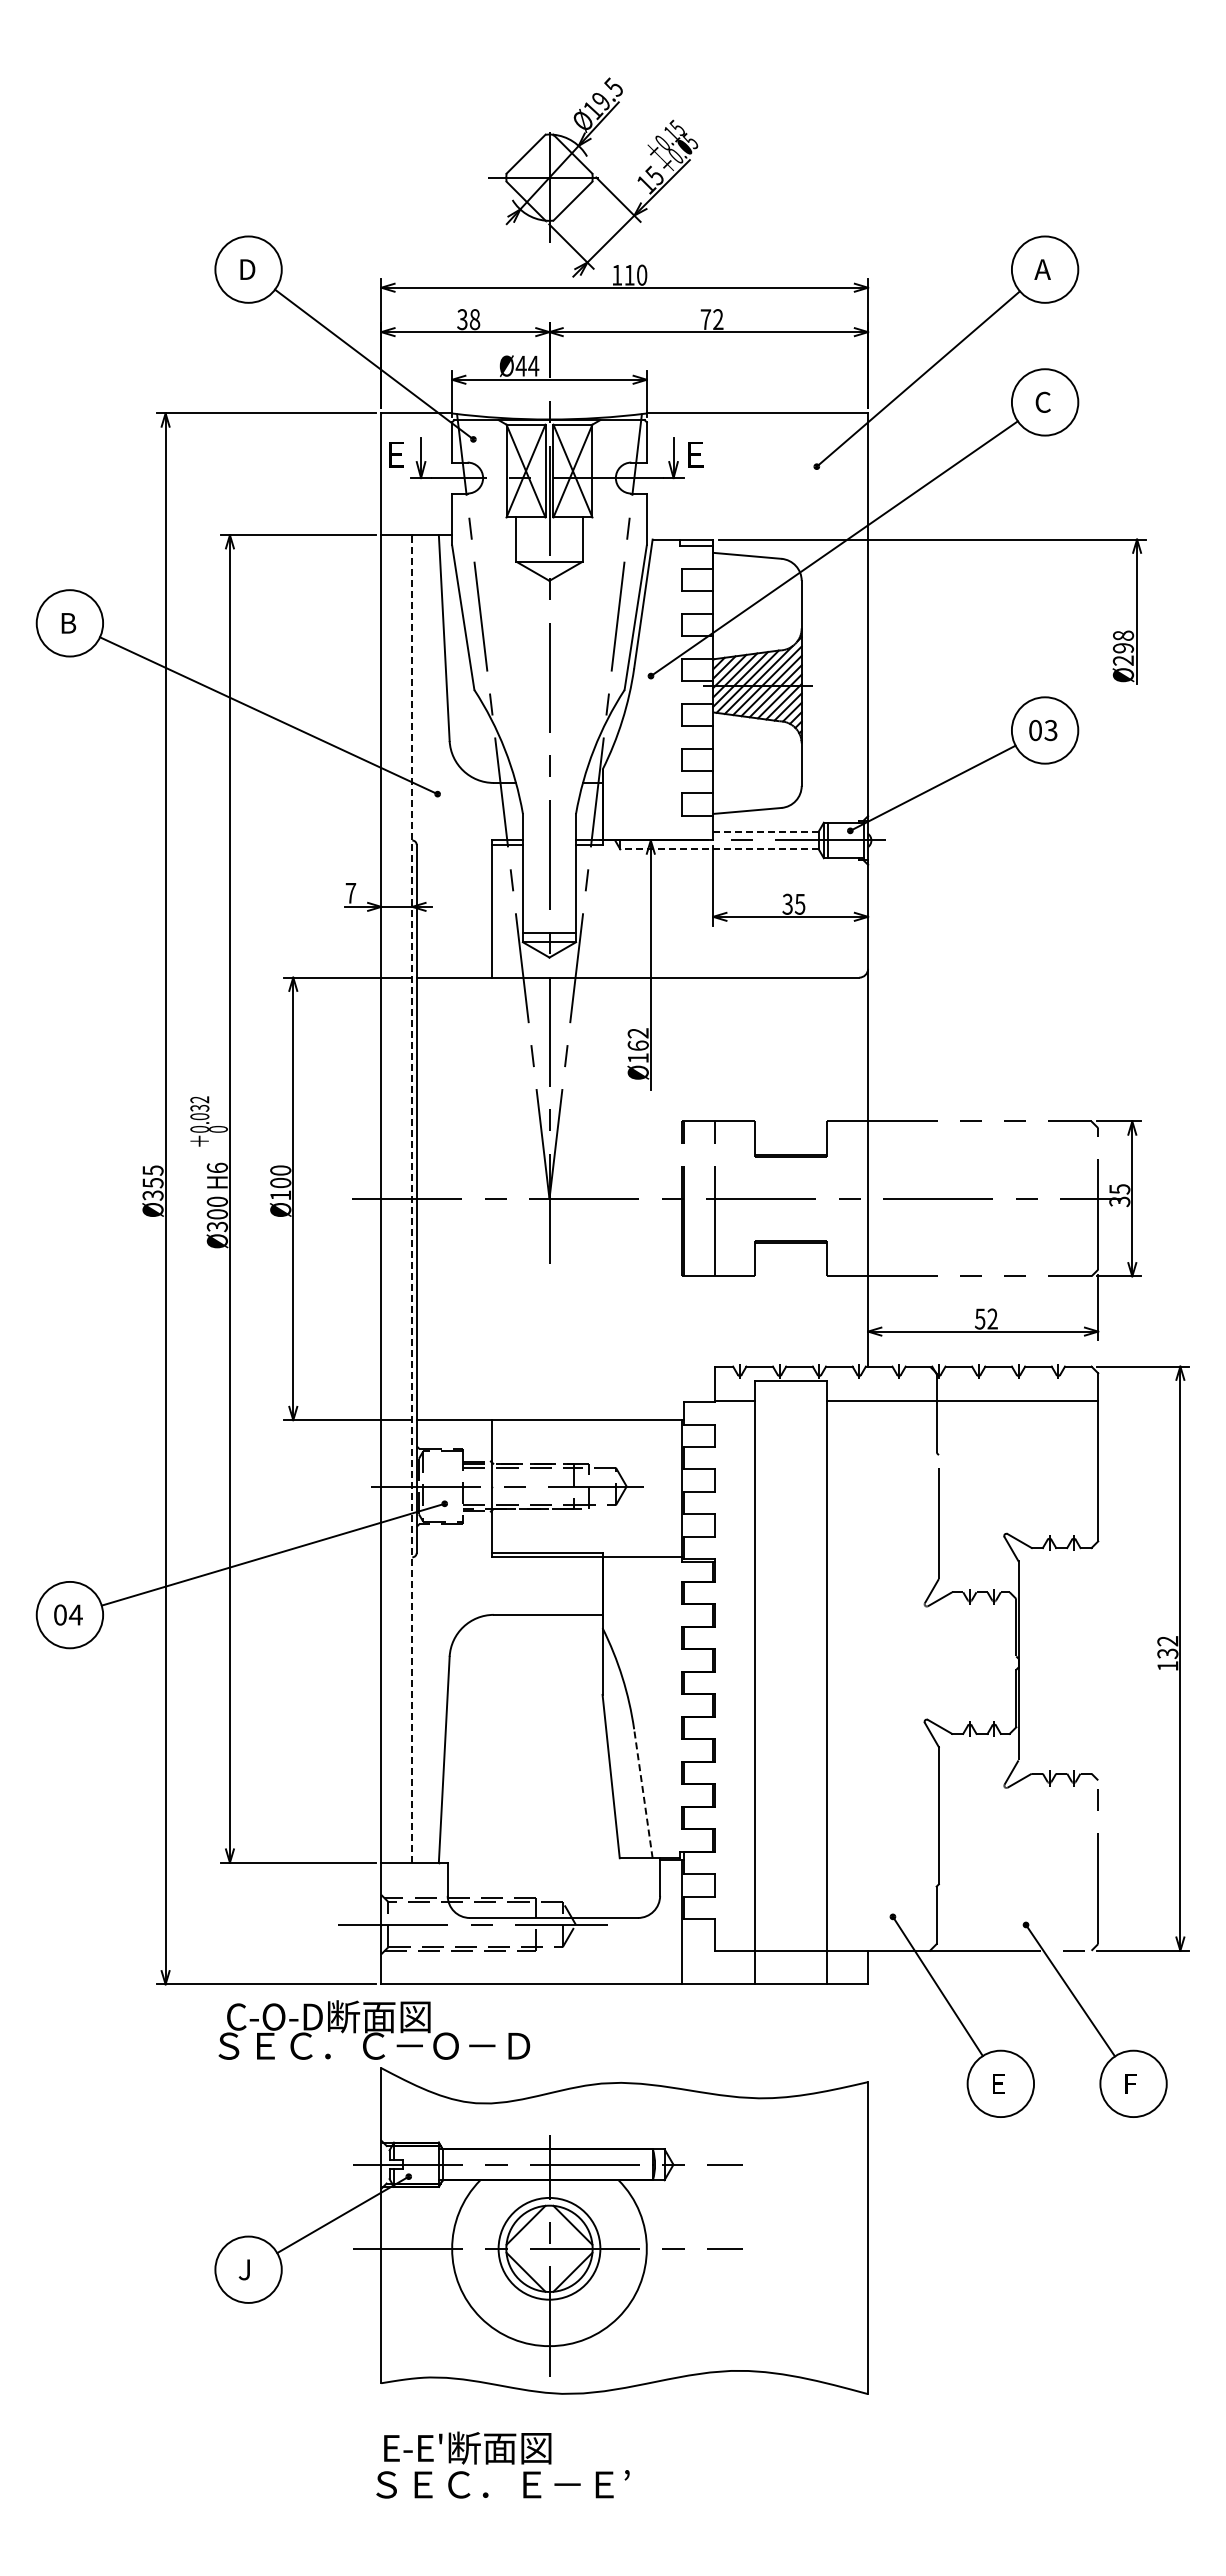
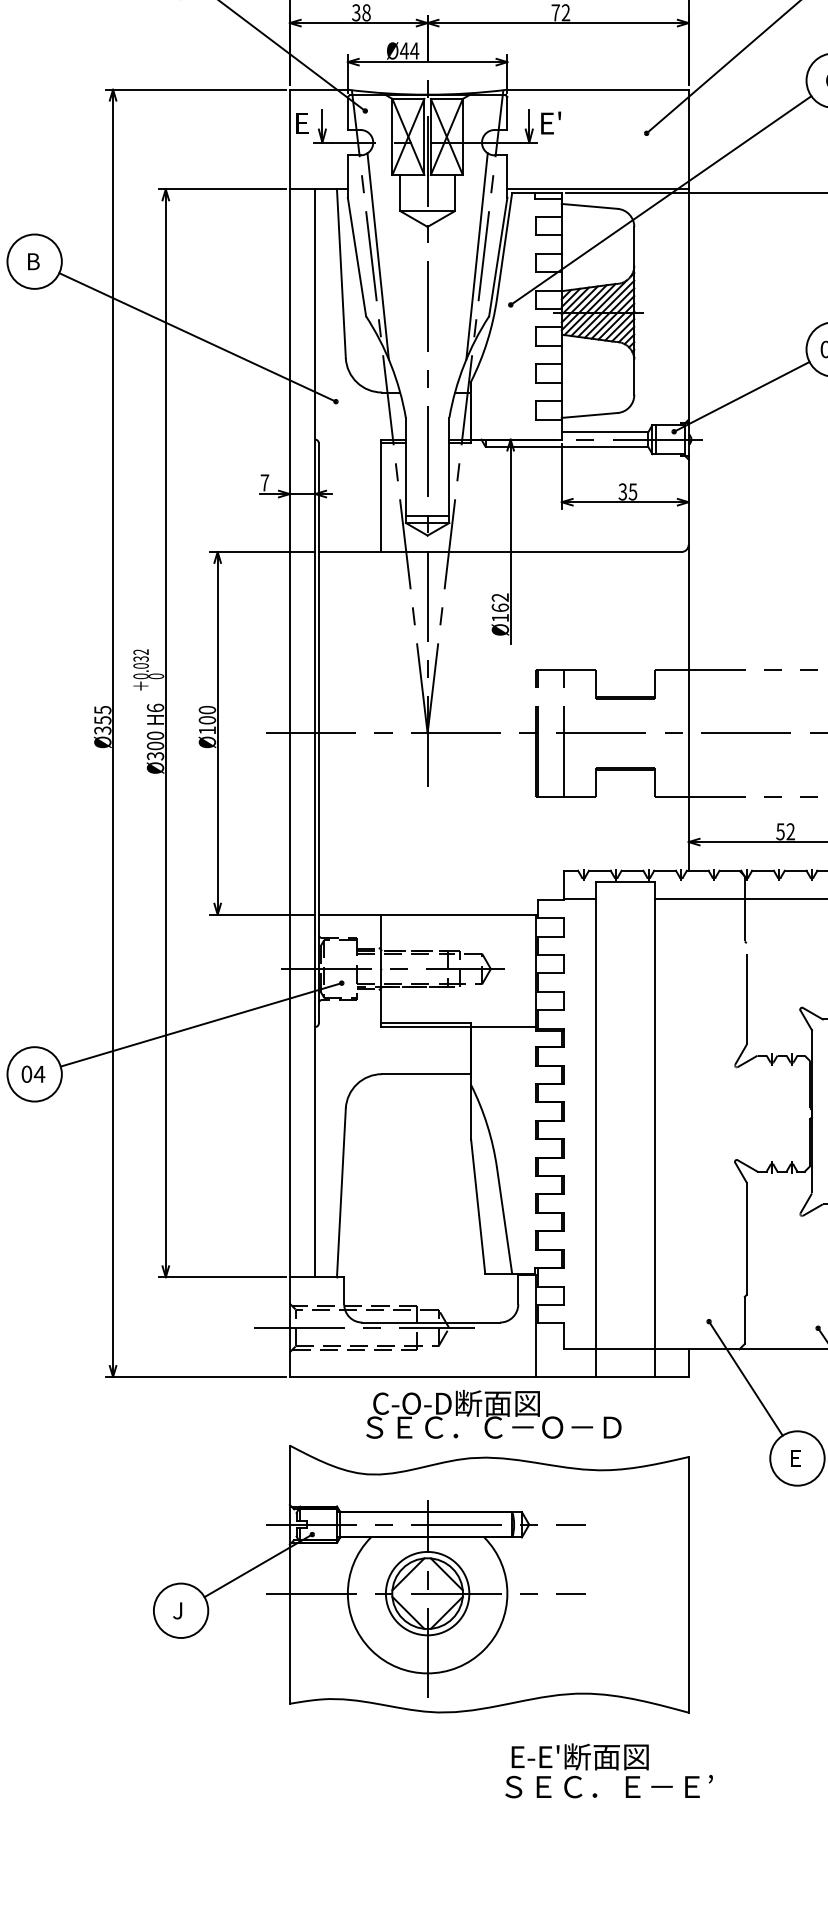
text: (700, 453) -> (551, 122), E -> E'
line: (757, 535) -> (598, 189), added
line: (489, 616) -> (378, 256), added
line: (609, 616) -> (476, 256), added
line: (765, 831) -> (604, 432), dashed -> solid
line: (719, 849) -> (566, 447), dashed -> solid
line: (412, 1198) -> (315, 733), dashed -> solid
line: (643, 1793) -> (504, 1220), dashed -> solid
text: (374, 2029) -> (494, 1413), moved
text: (502, 2464) -> (608, 1770), moved

